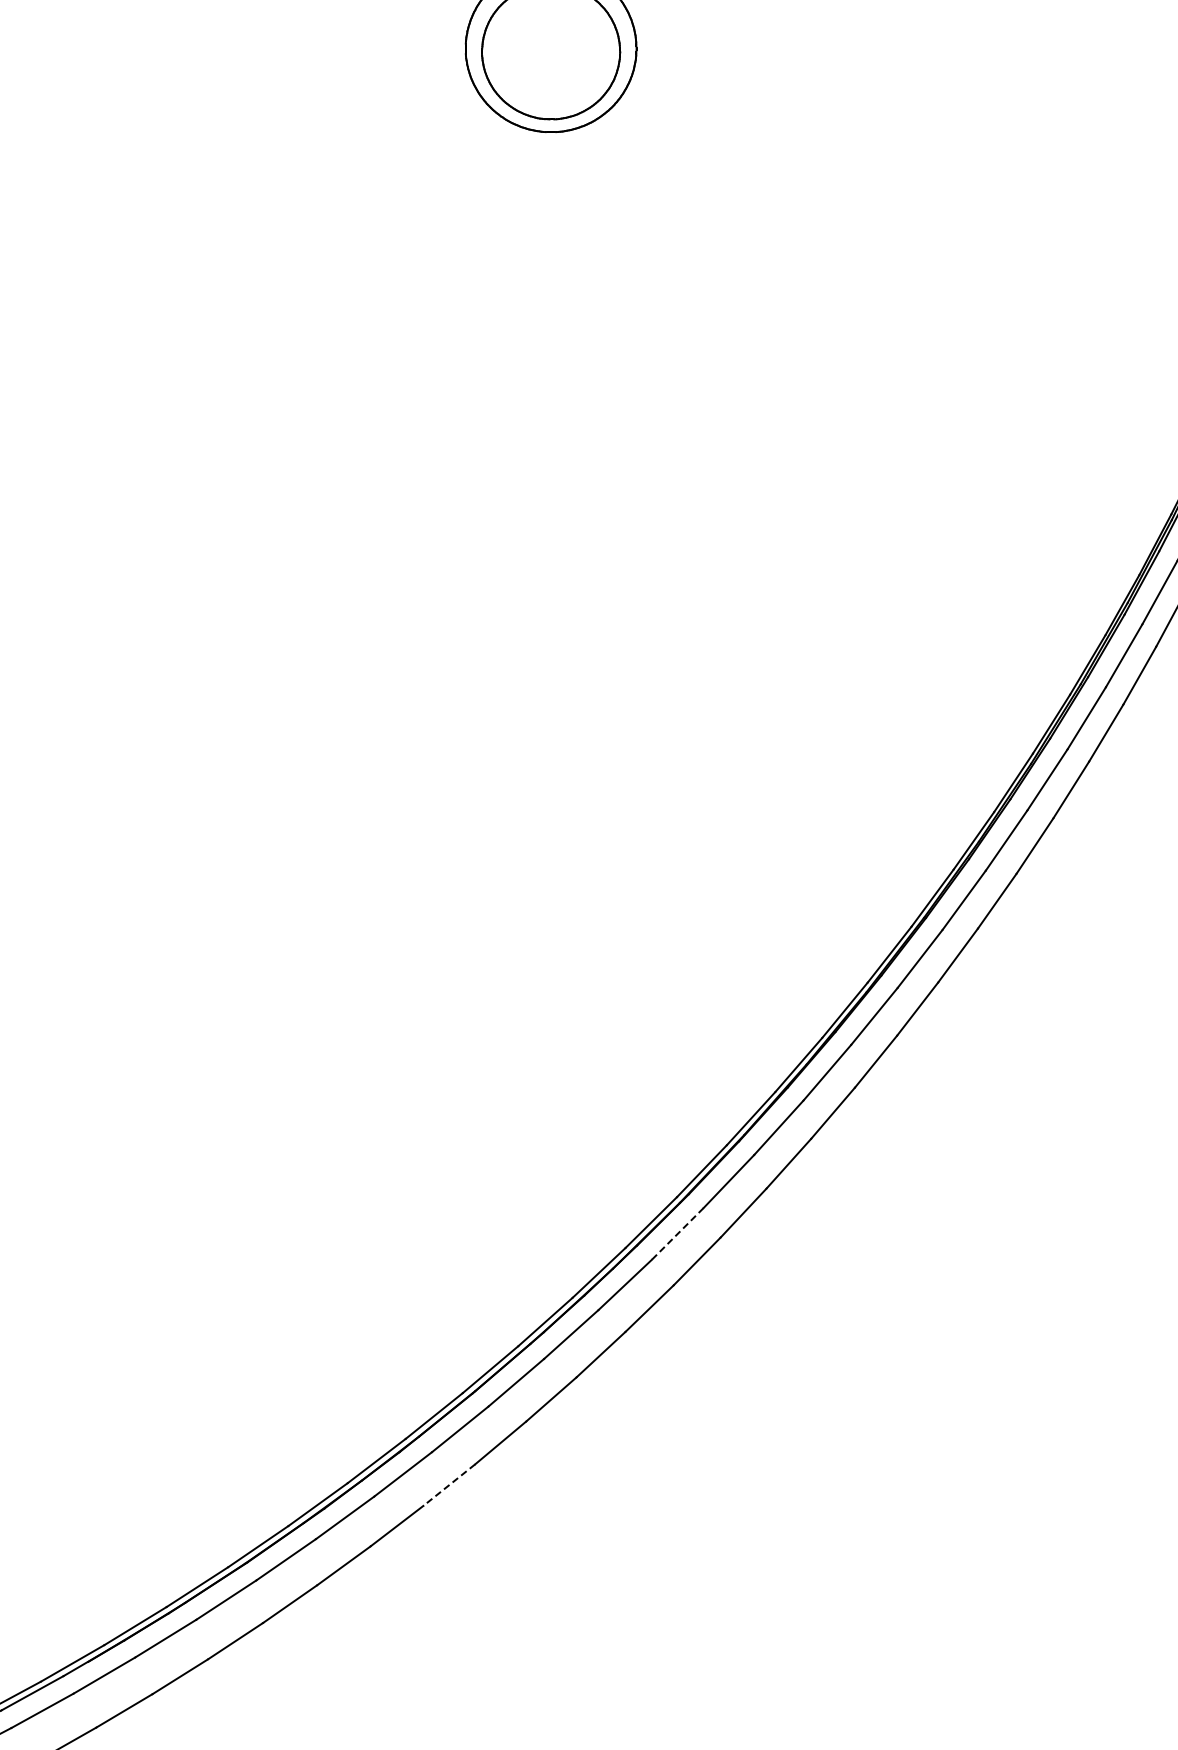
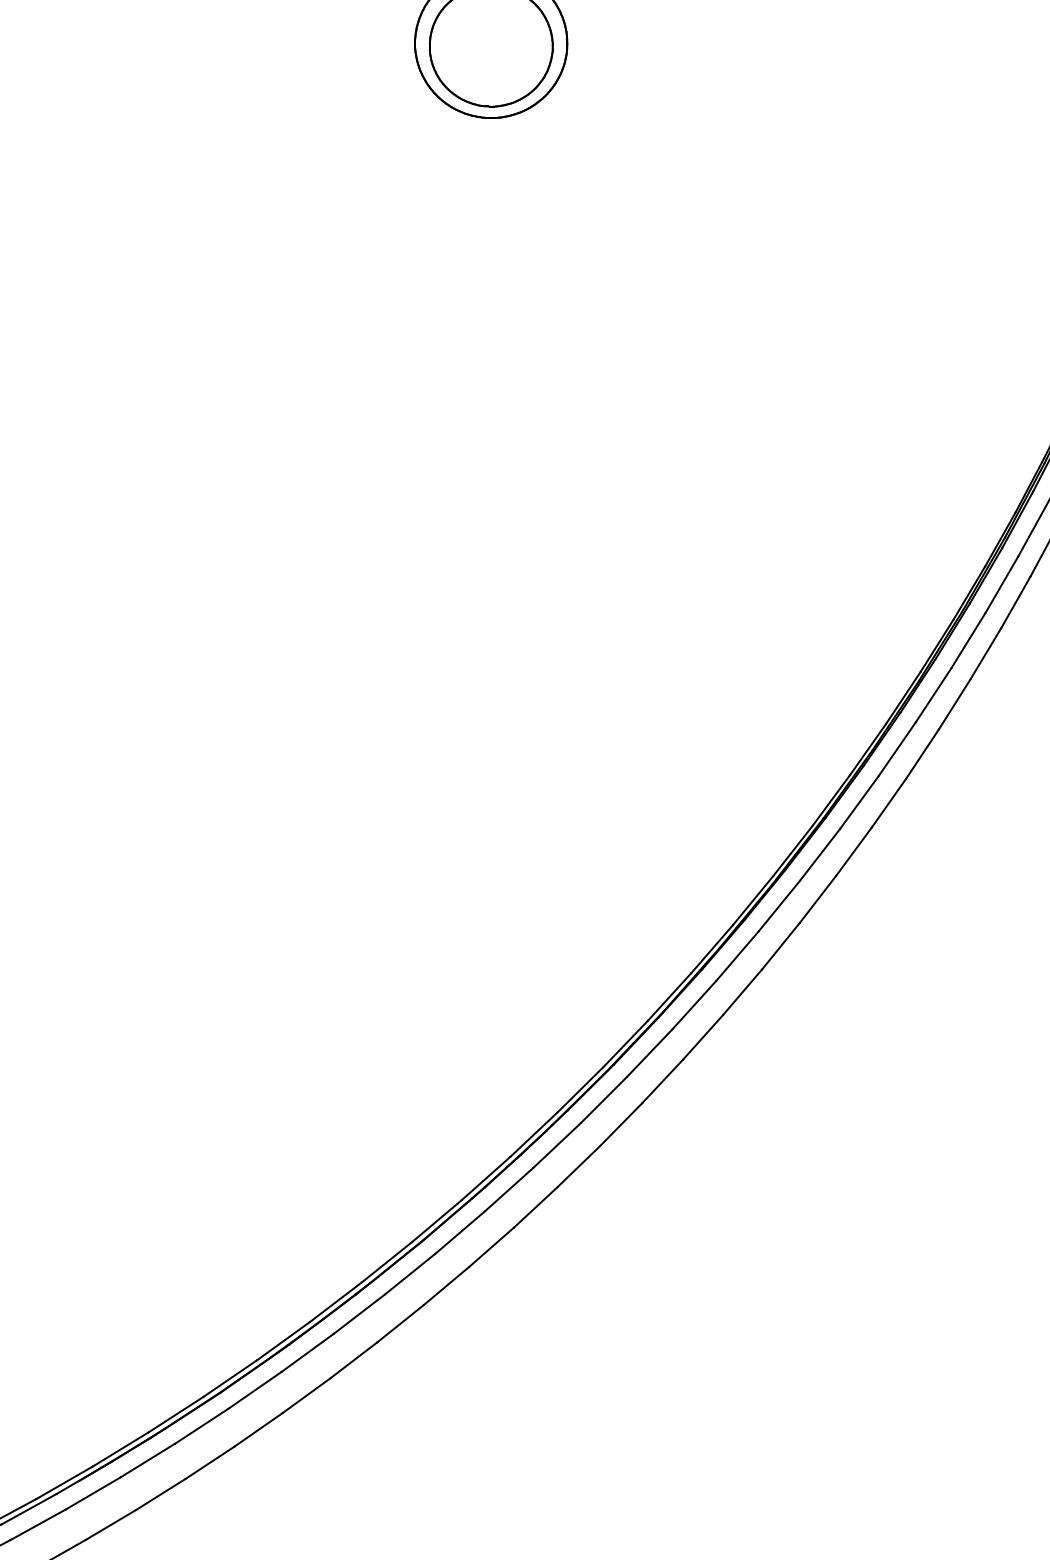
line: (677, 1233) -> (603, 1099), dashed -> solid
line: (448, 1485) -> (399, 1324), dashed -> solid

